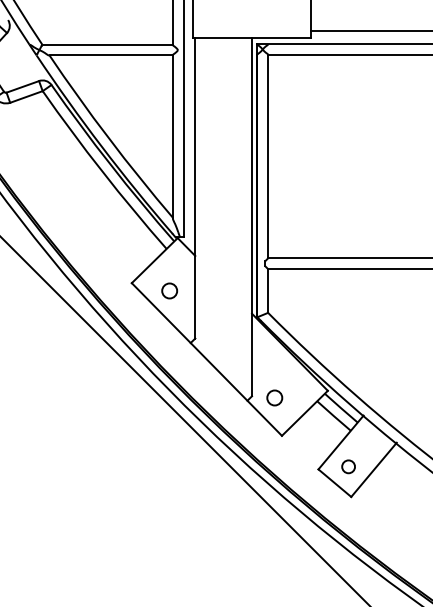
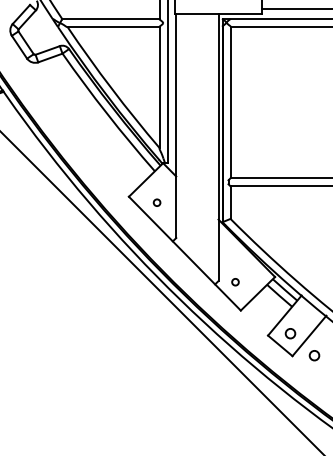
circle: (168, 290) -> (156, 202), size x0.6
circle: (274, 396) -> (235, 281), size x0.6
circle: (380, 496) -> (314, 355), added

